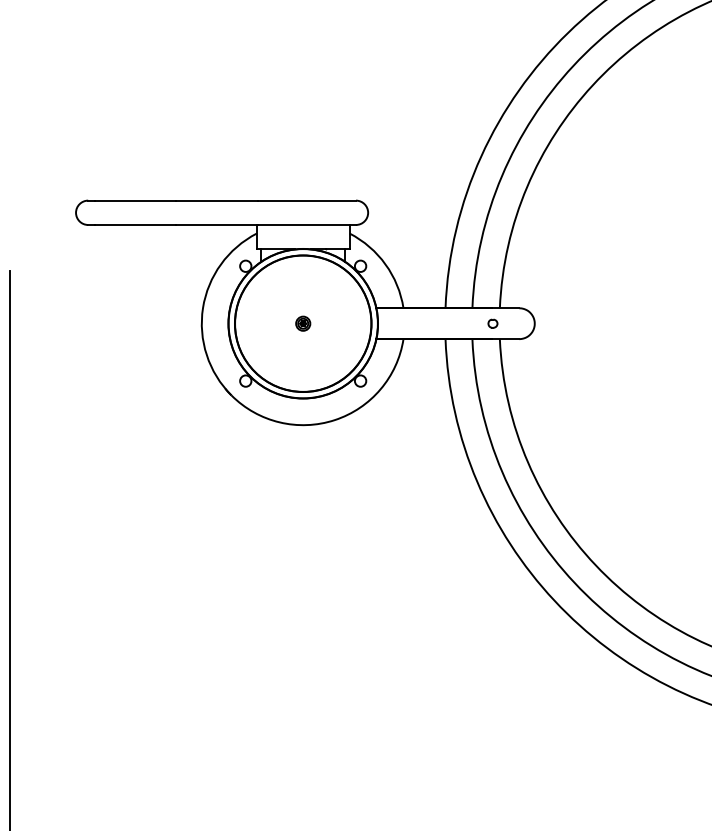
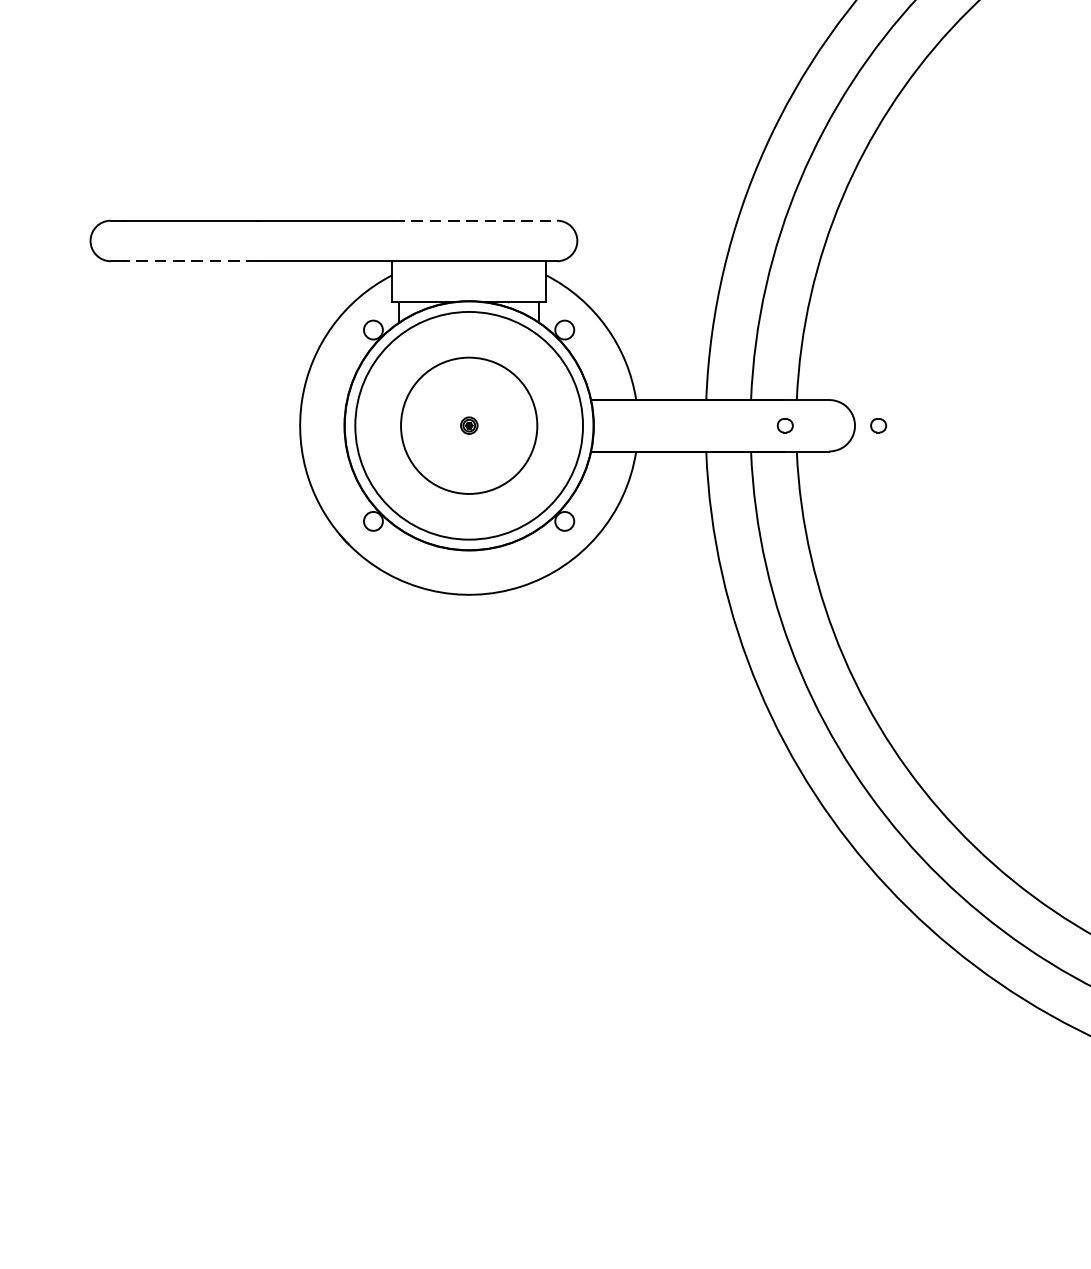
line: (307, 200) -> (476, 220), solid -> dashed
line: (135, 224) -> (189, 260), solid -> dashed
circle: (303, 323) -> (469, 425), size x0.6
part: (303, 323) -> (469, 425), size x0.7
part: (548, 323) -> (877, 425), added

